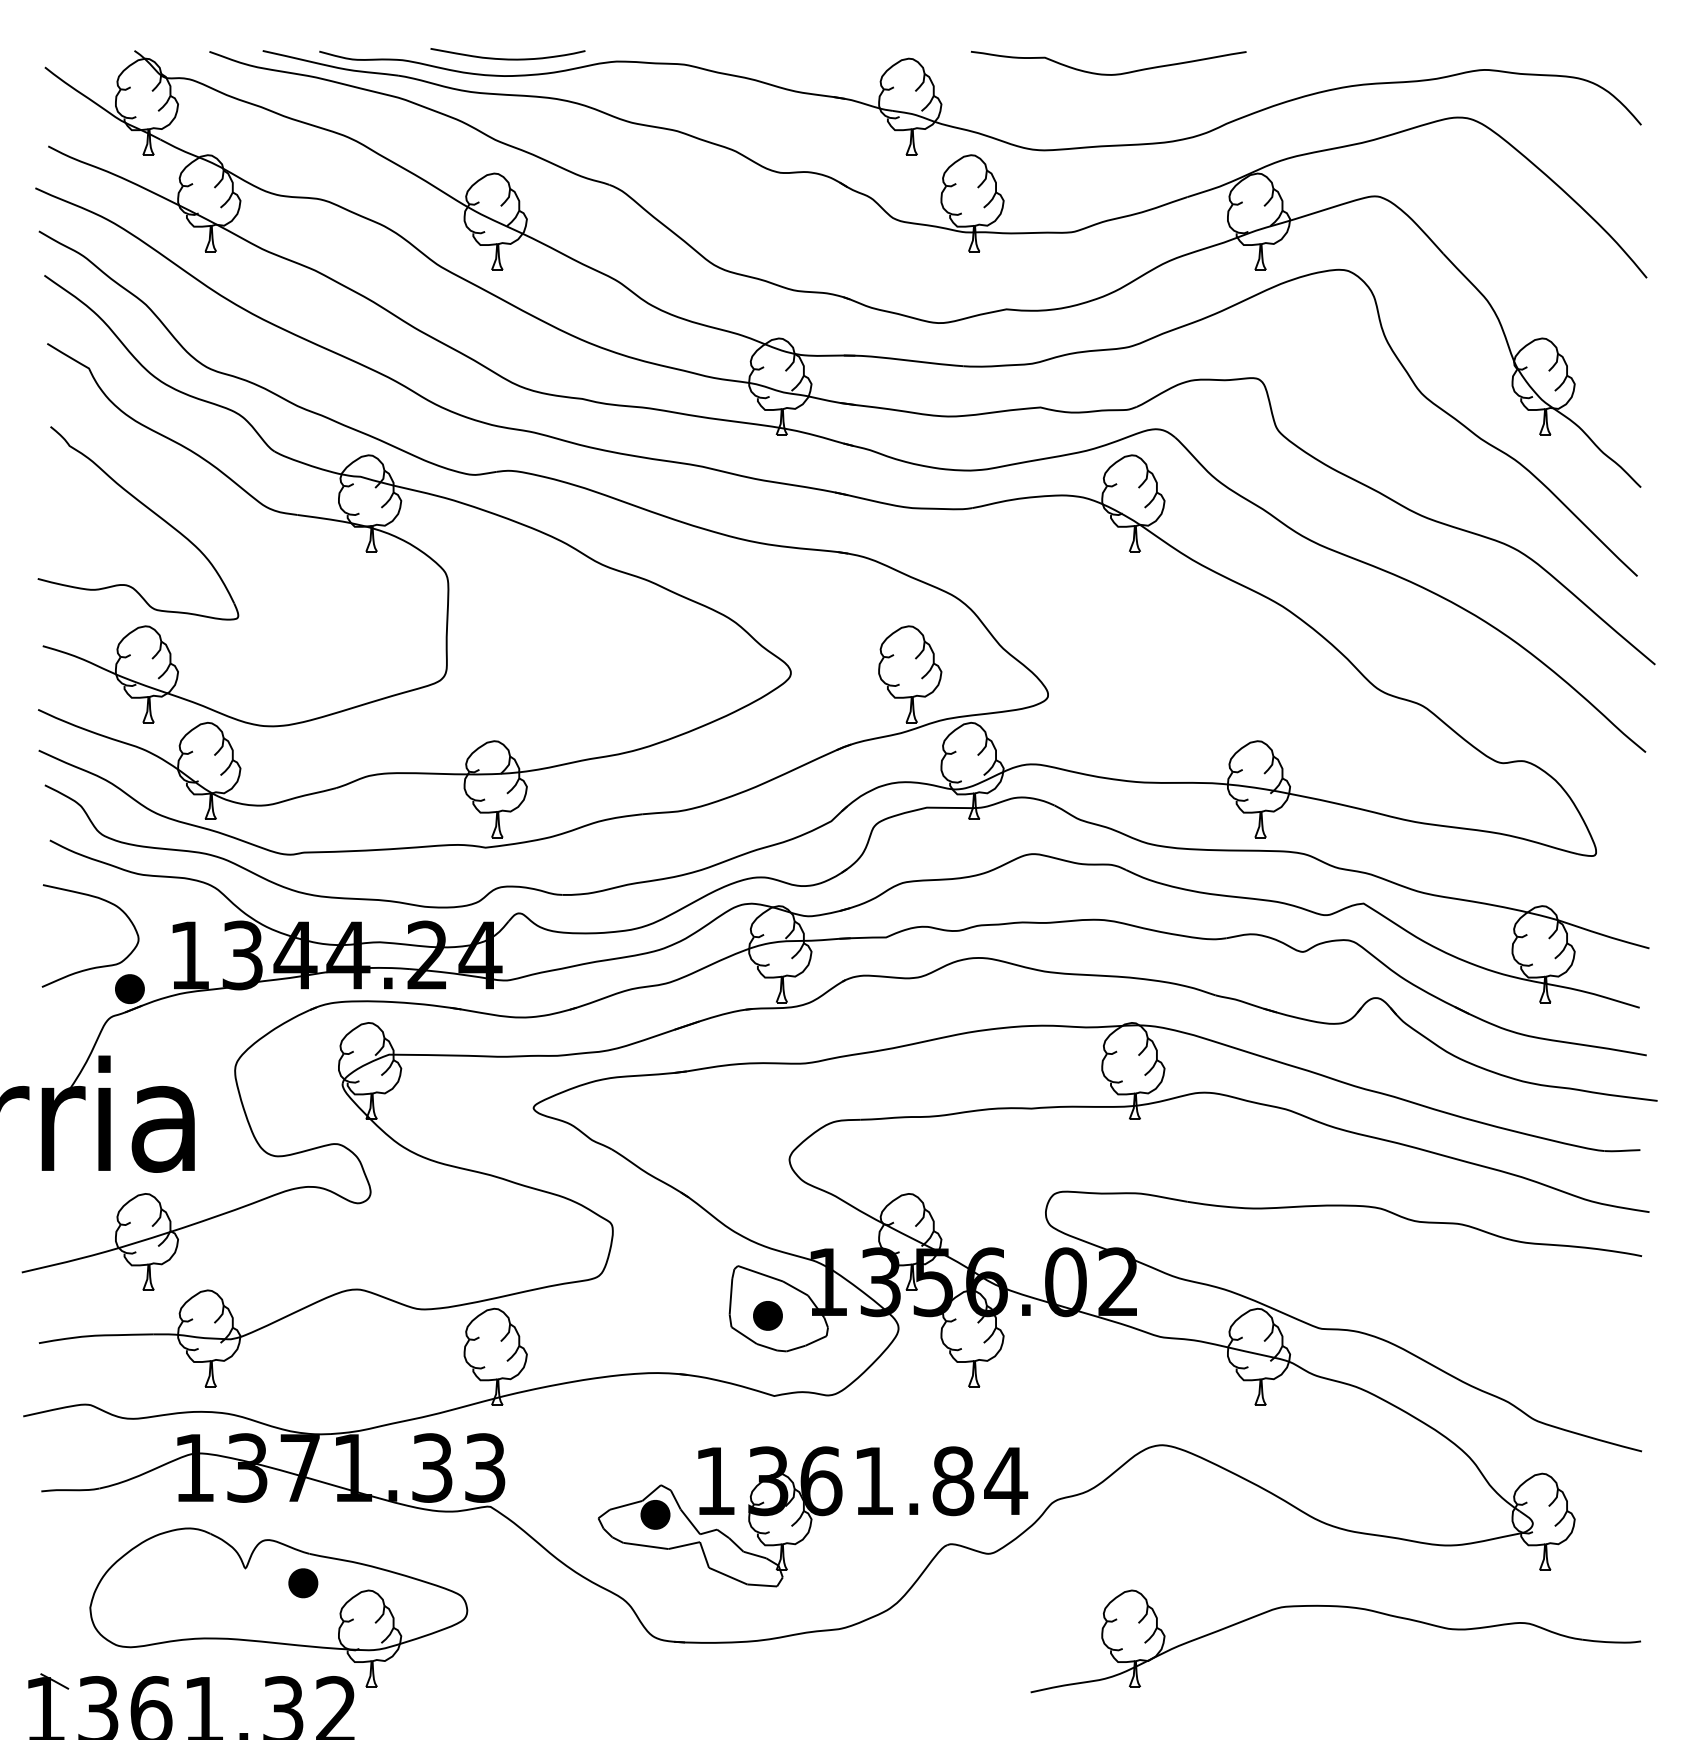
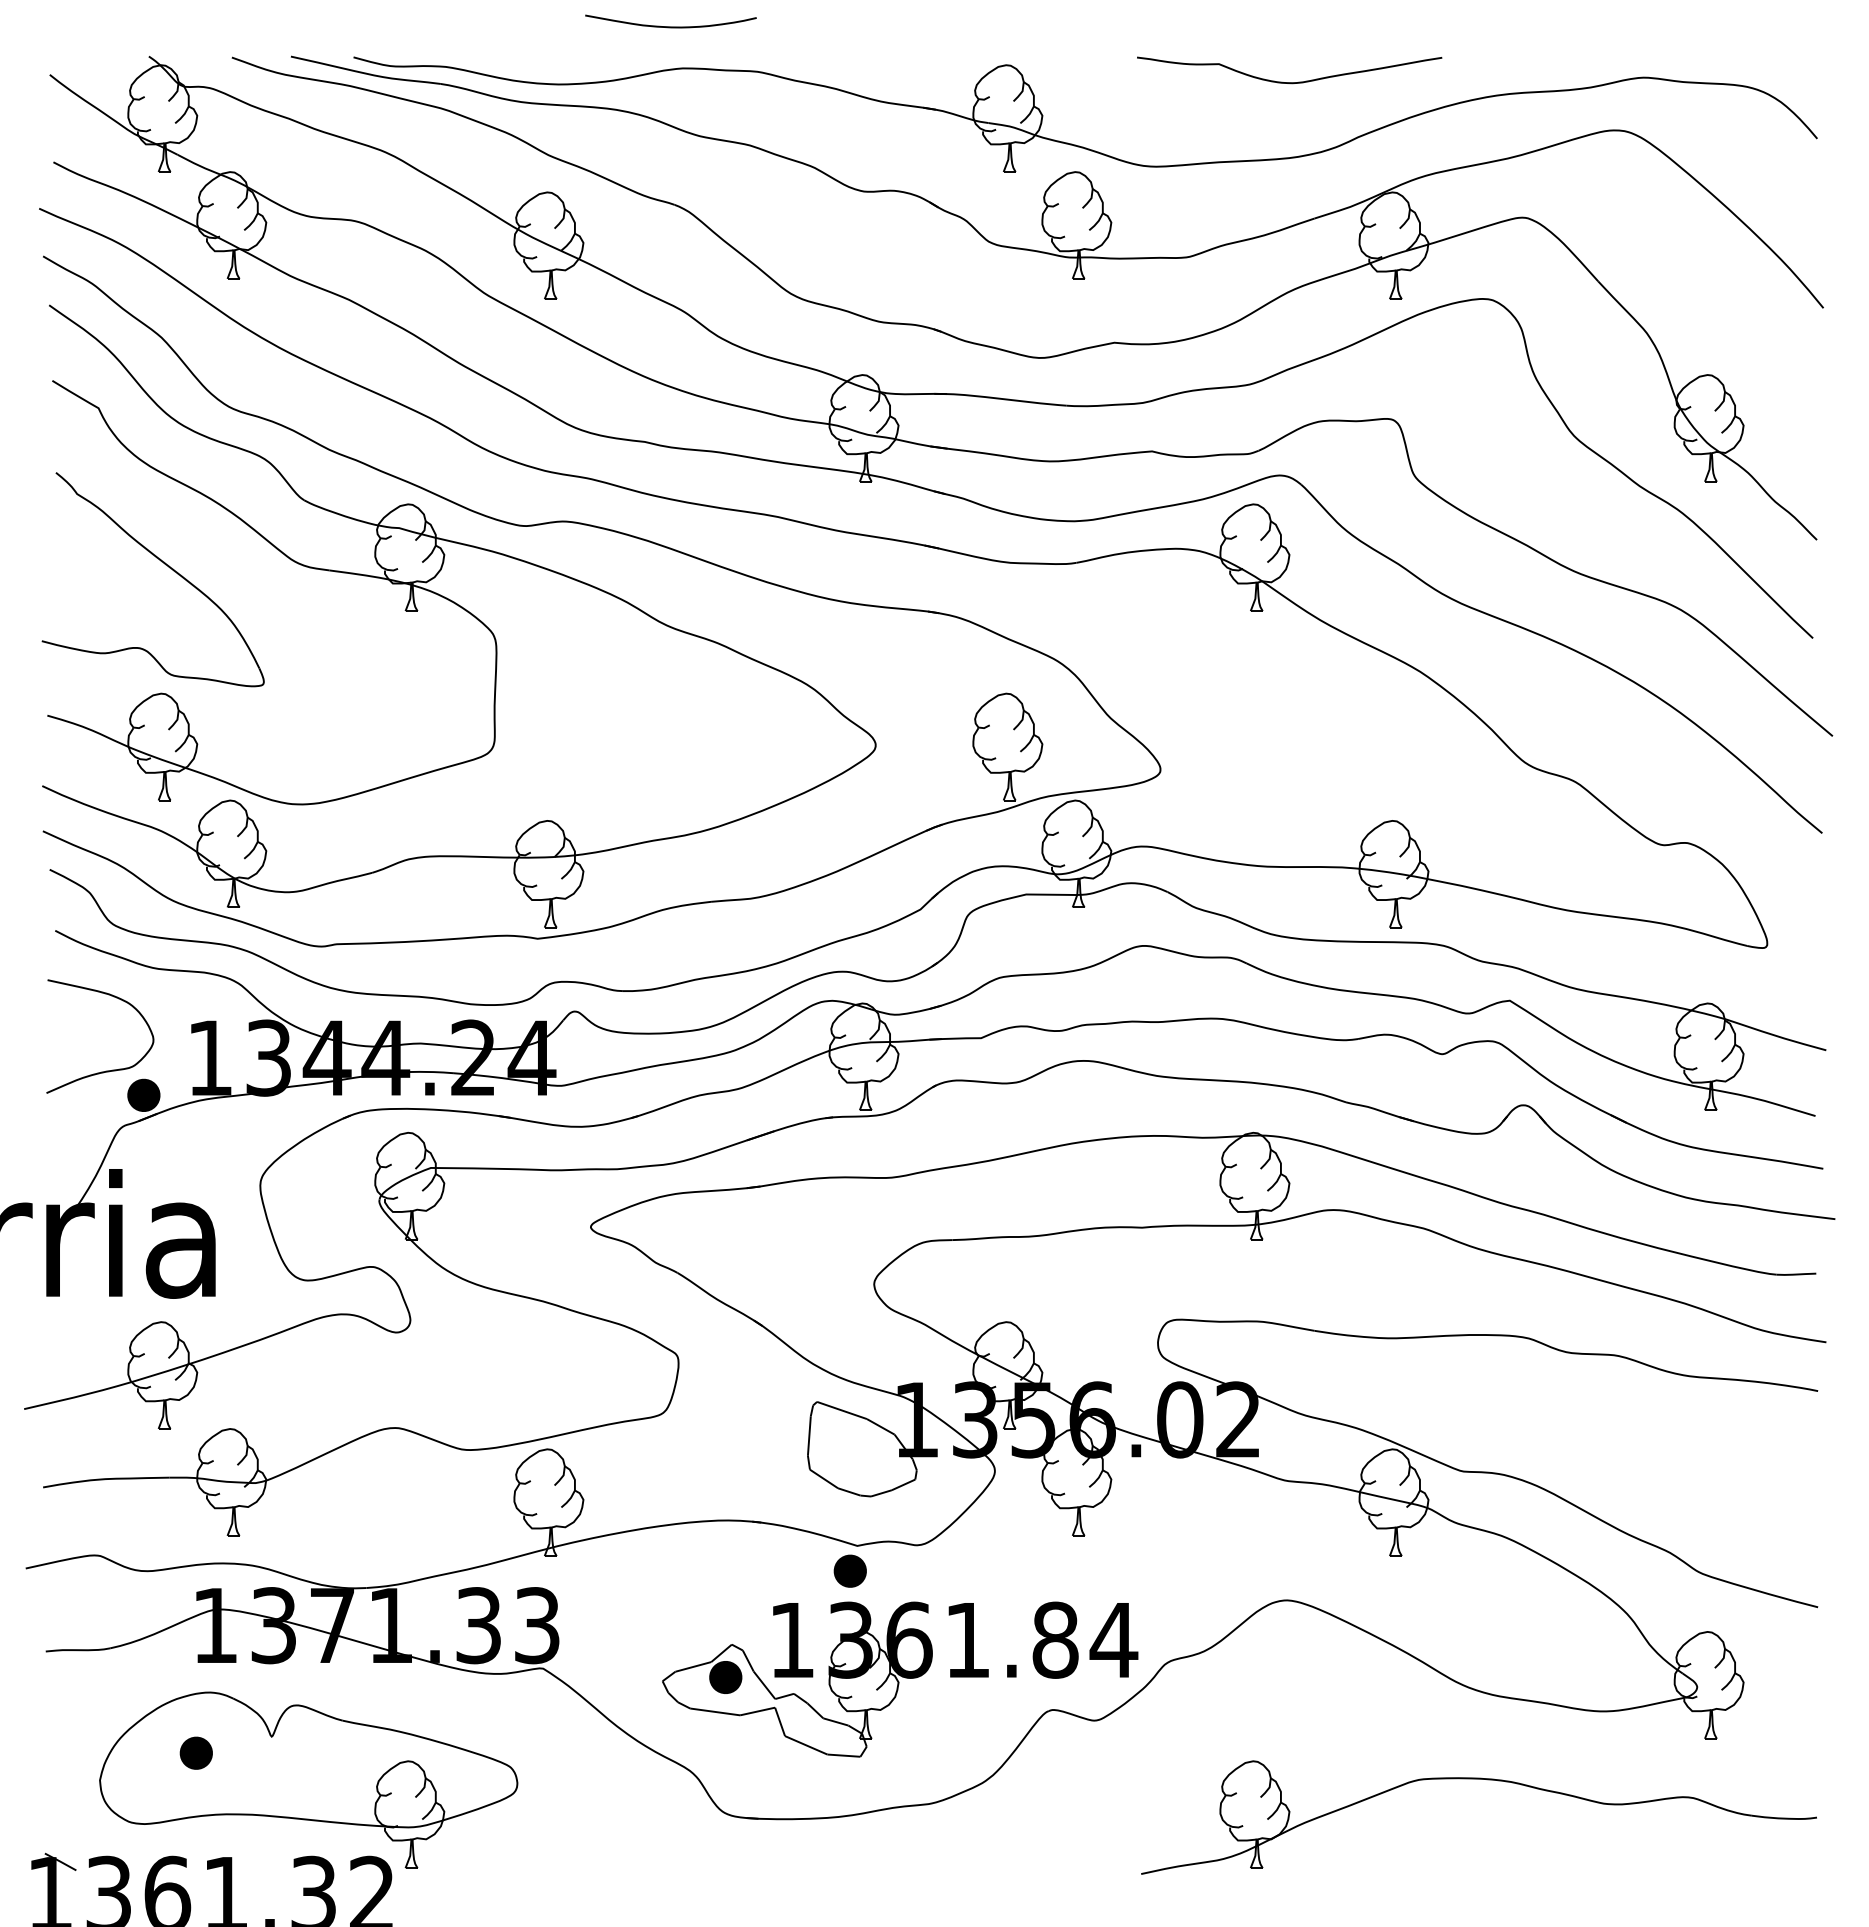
curve: (507, 58) -> (670, 26), moved
curve: (1106, 73) -> (1287, 81), moved
part: (767, 1315) -> (849, 1570), moved
part: (303, 1583) -> (196, 1753), moved

